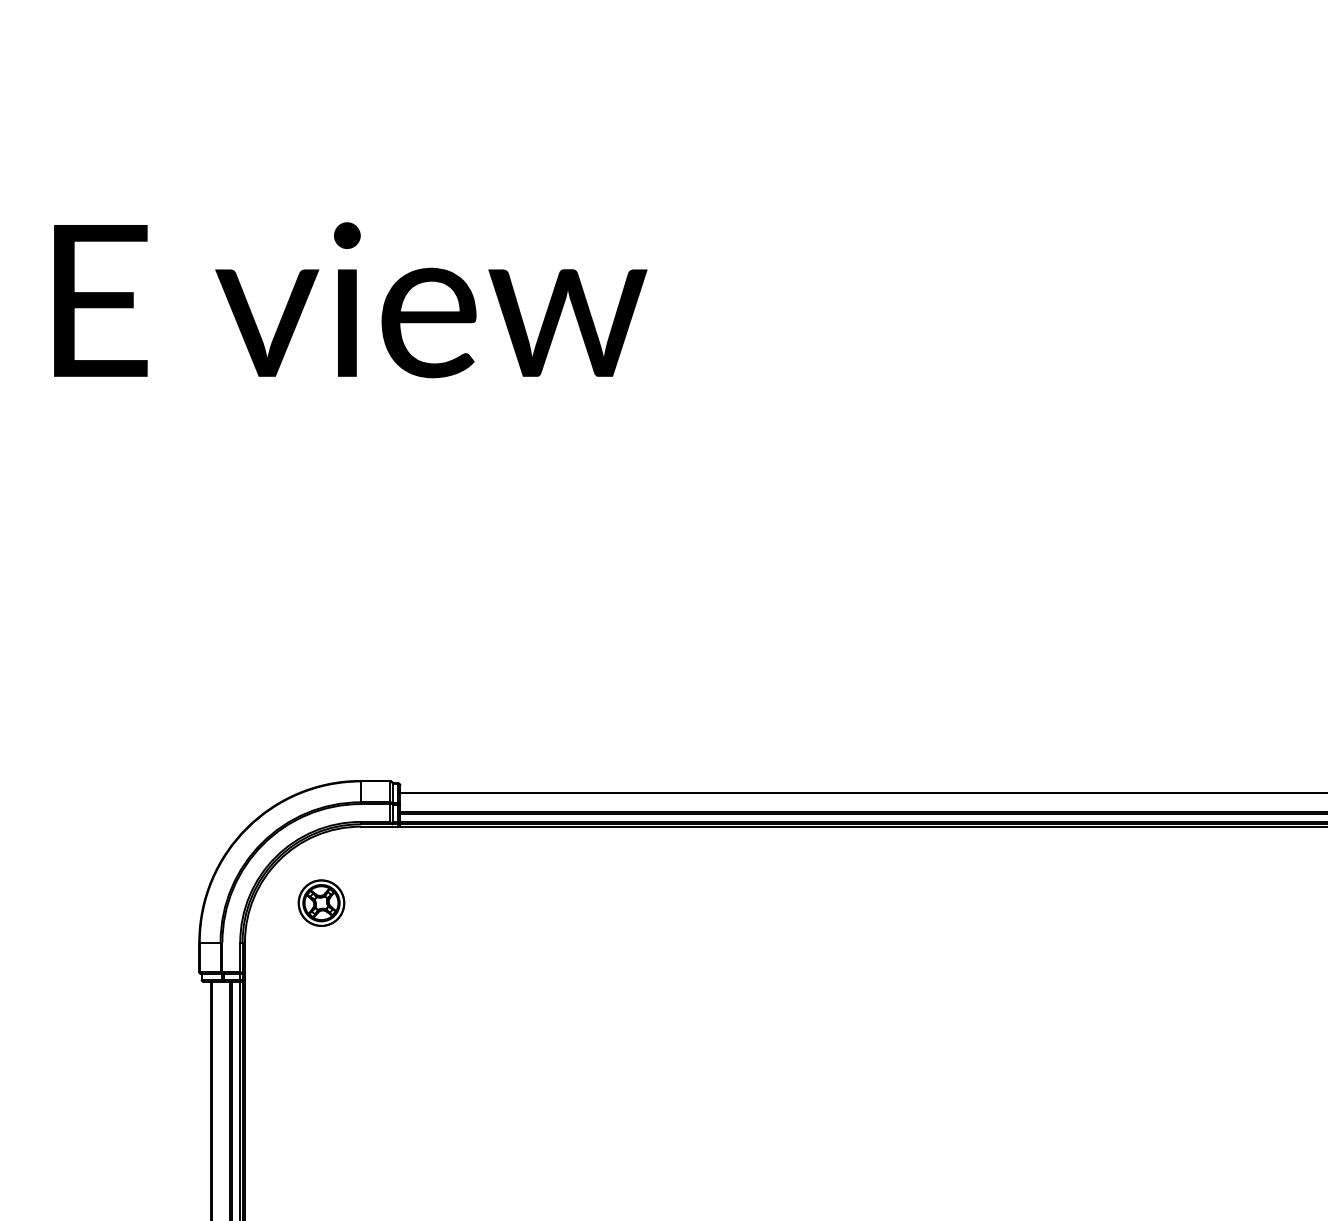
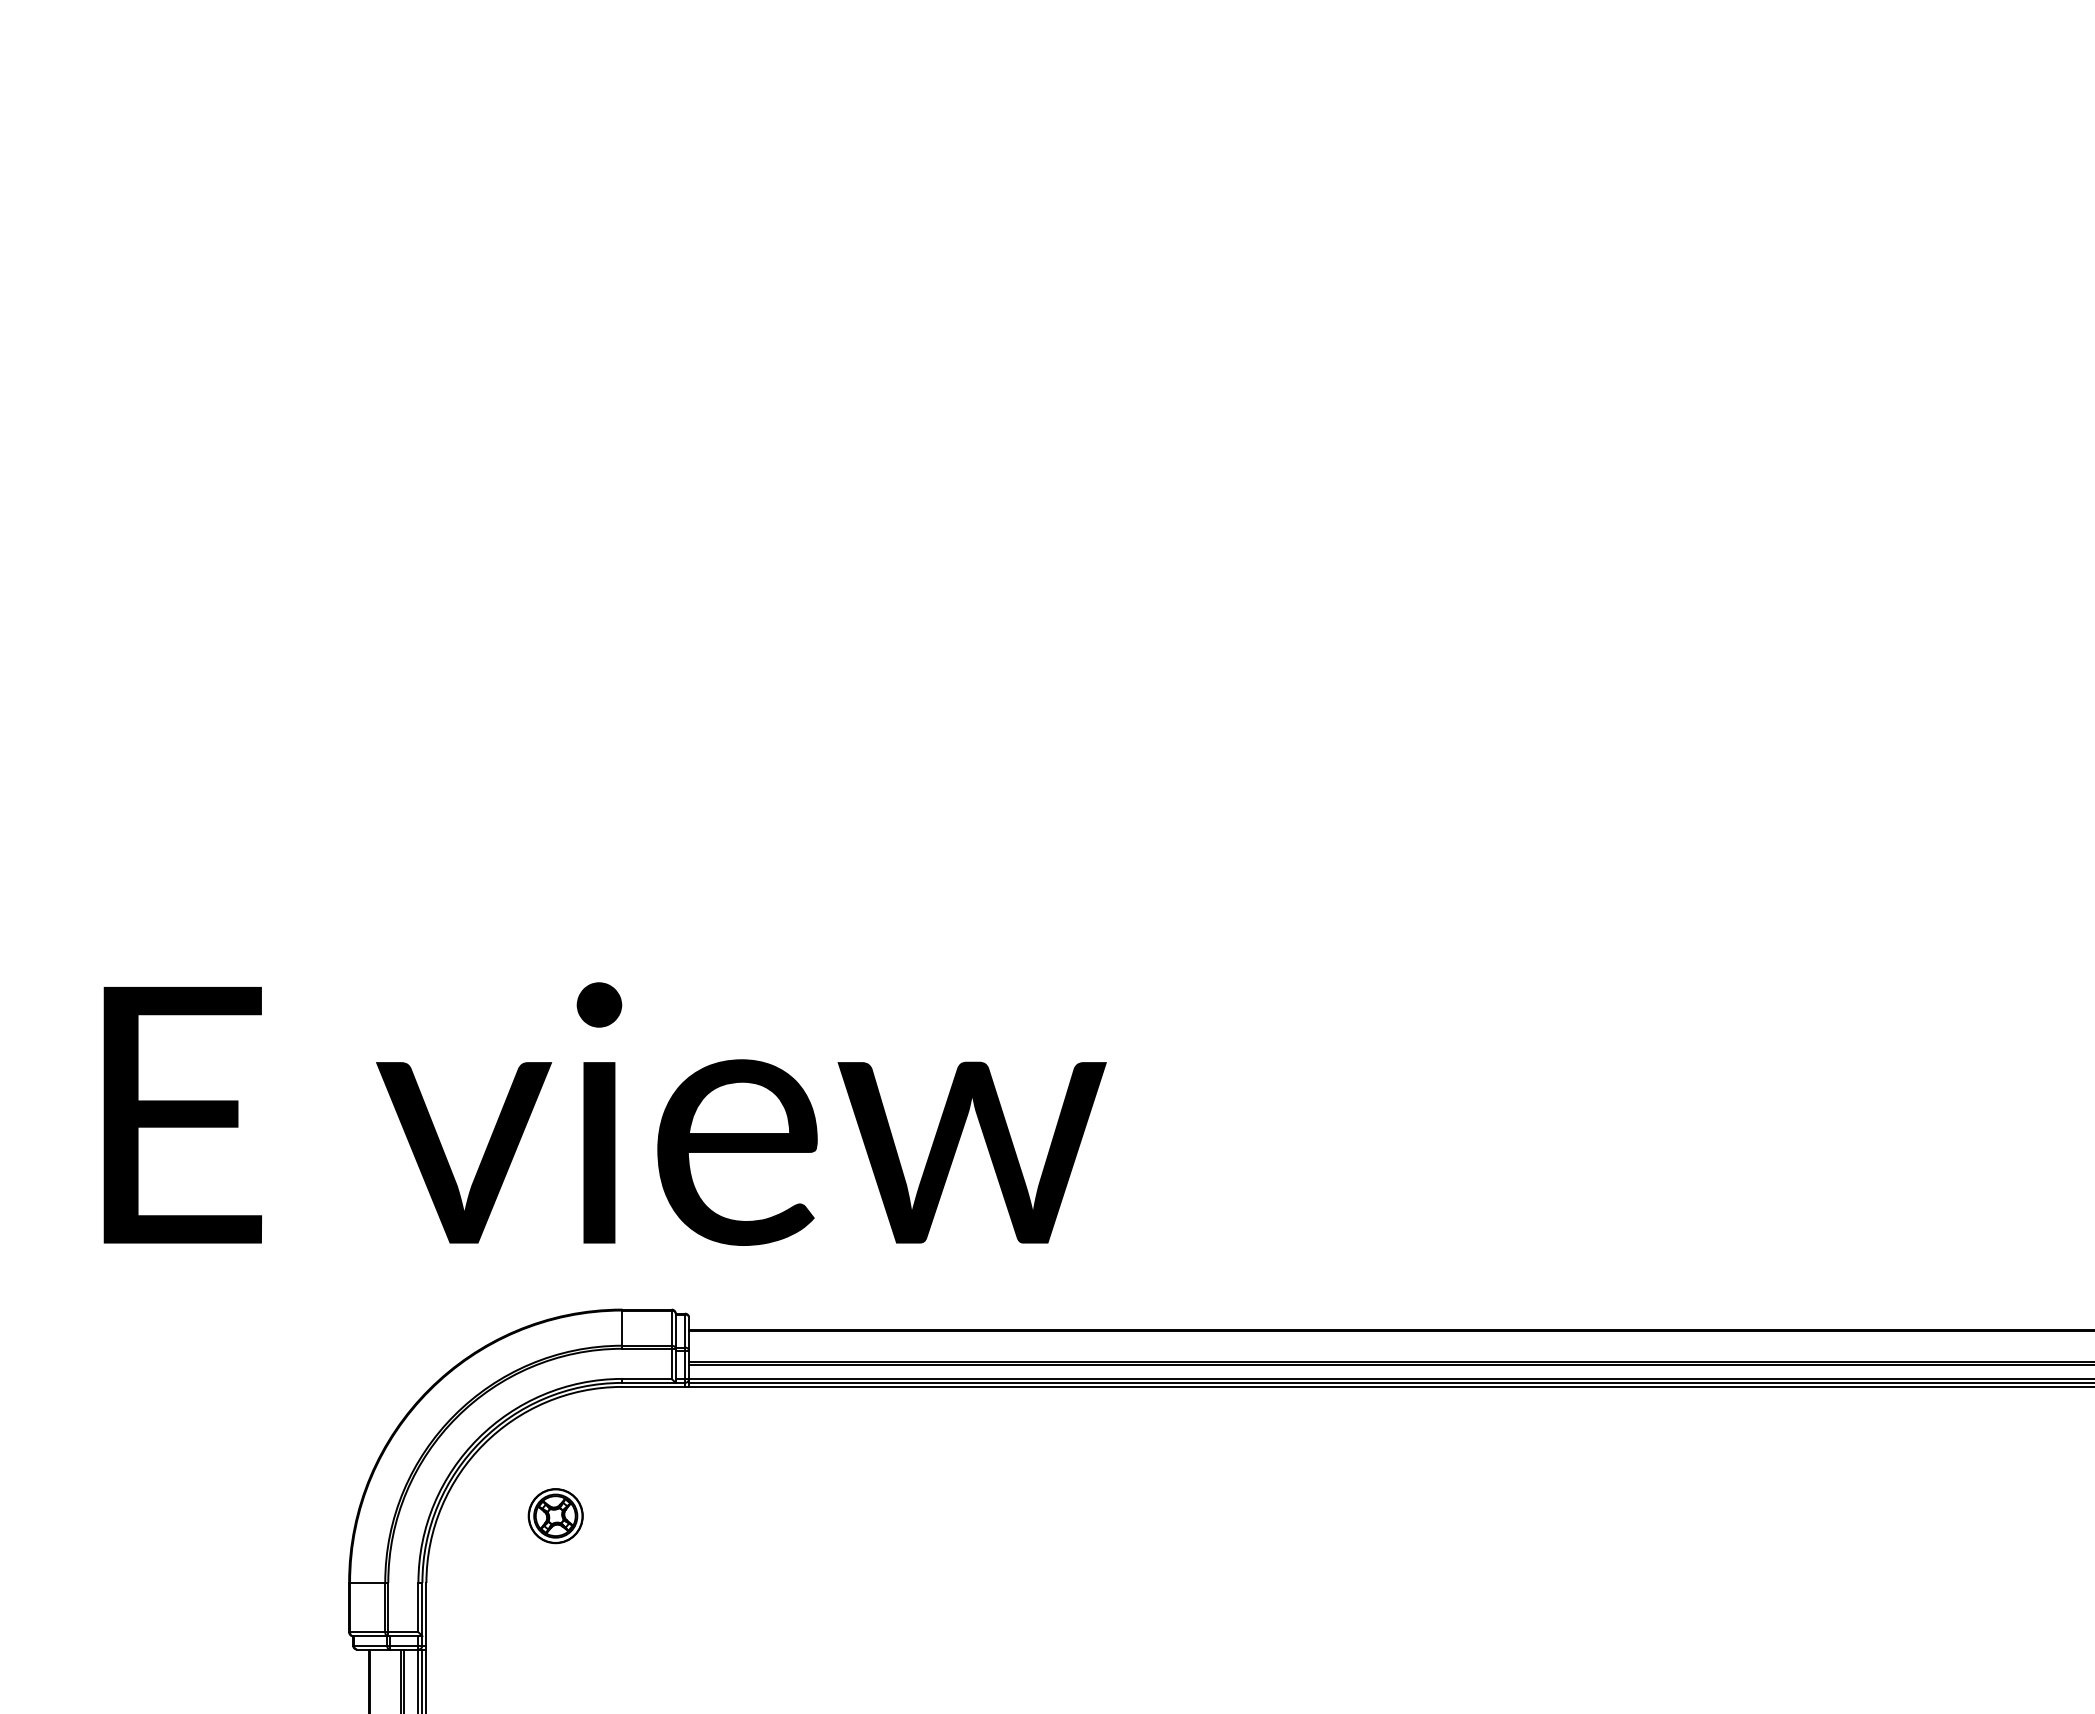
text: (350, 300) -> (604, 1114), moved
part: (321, 902) -> (555, 1515), size x0.7

